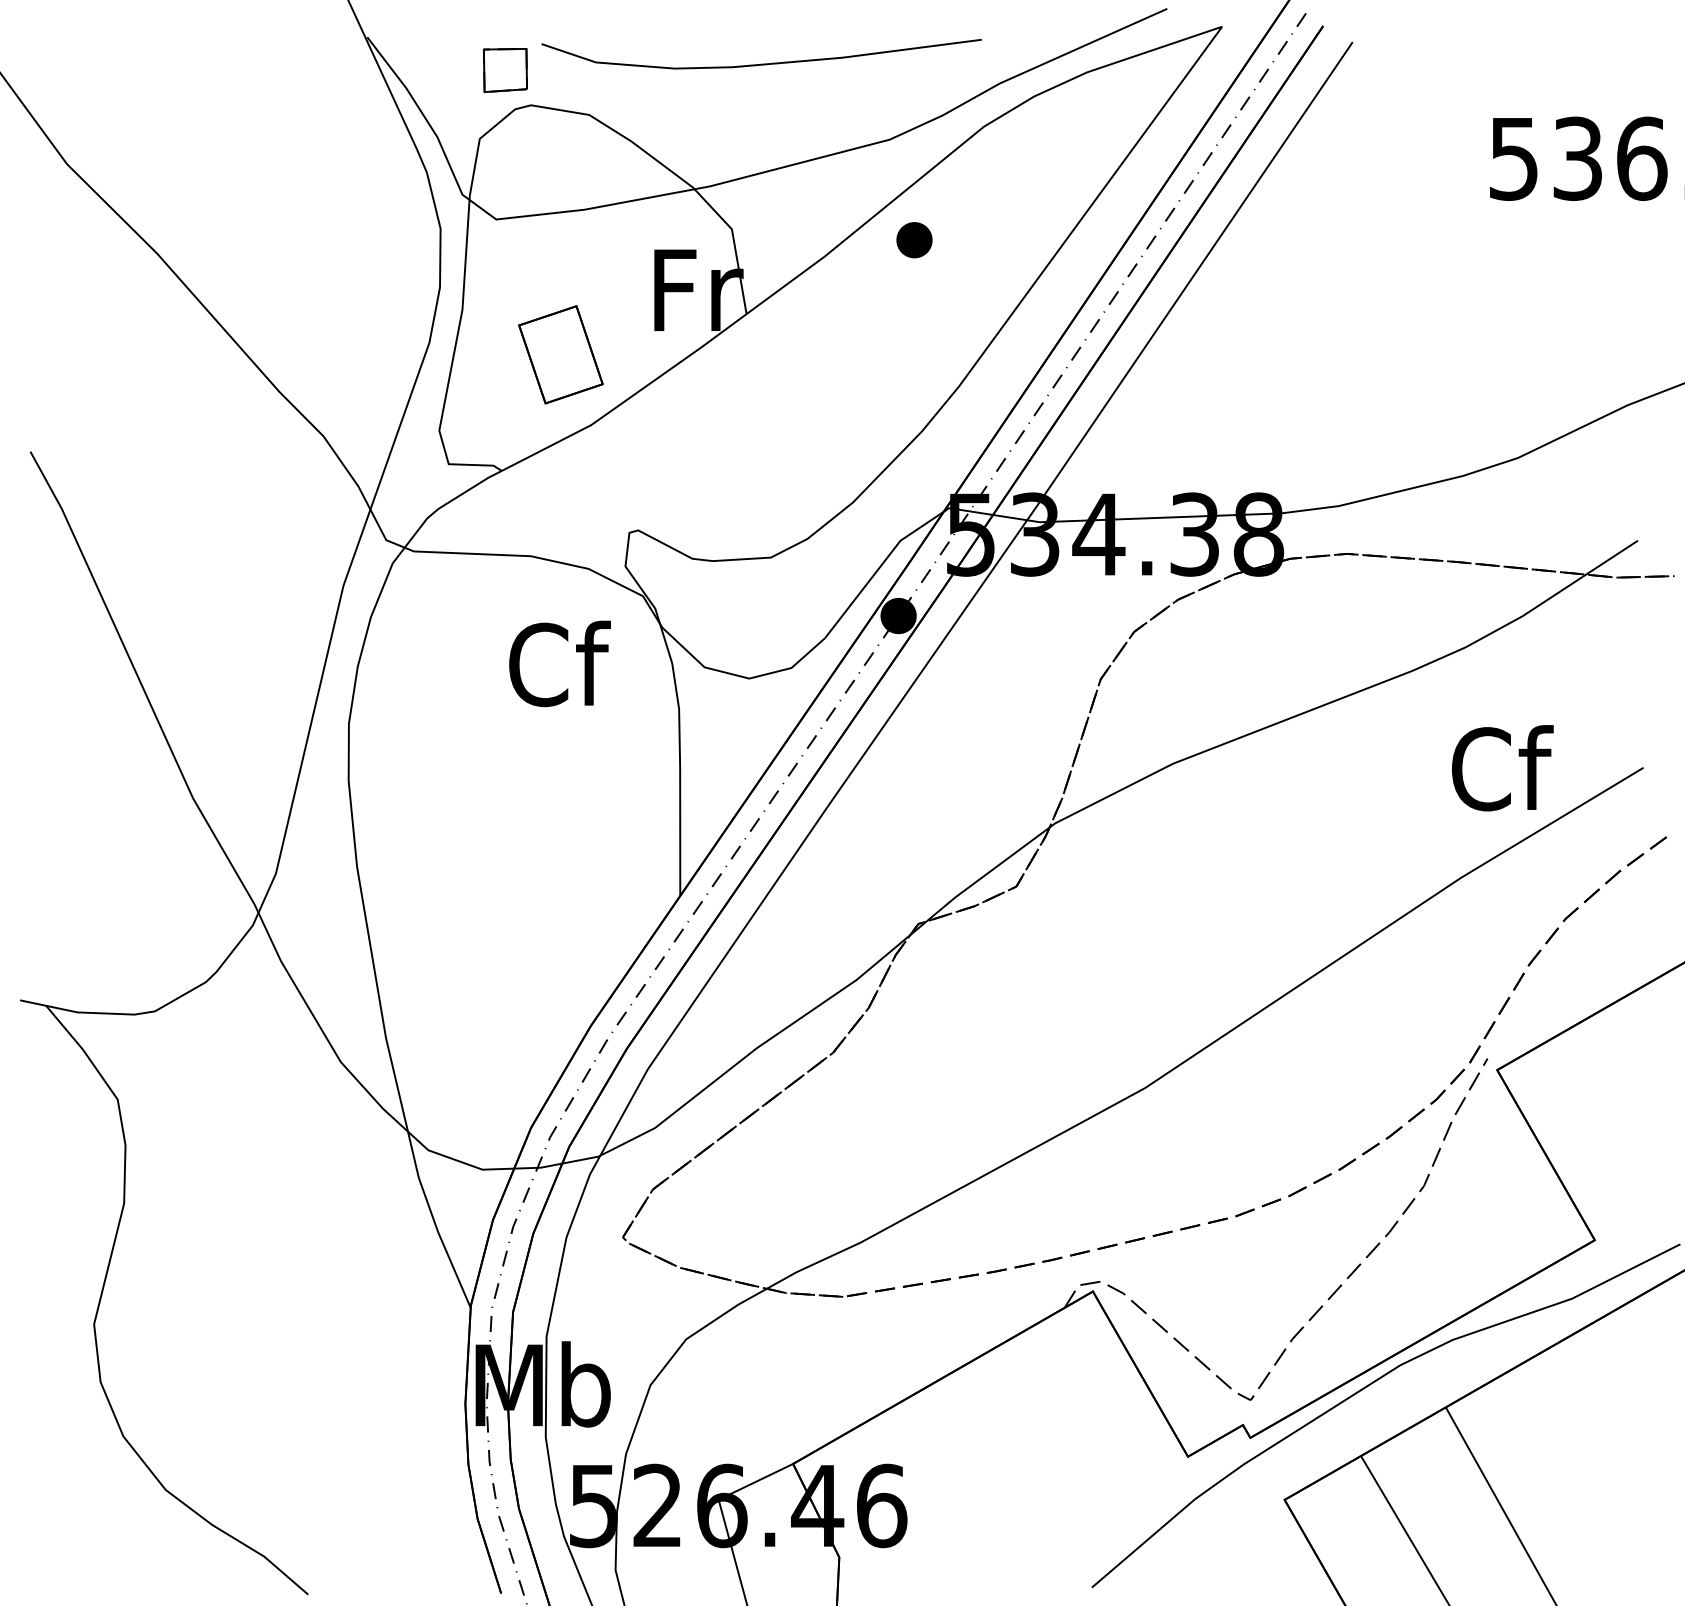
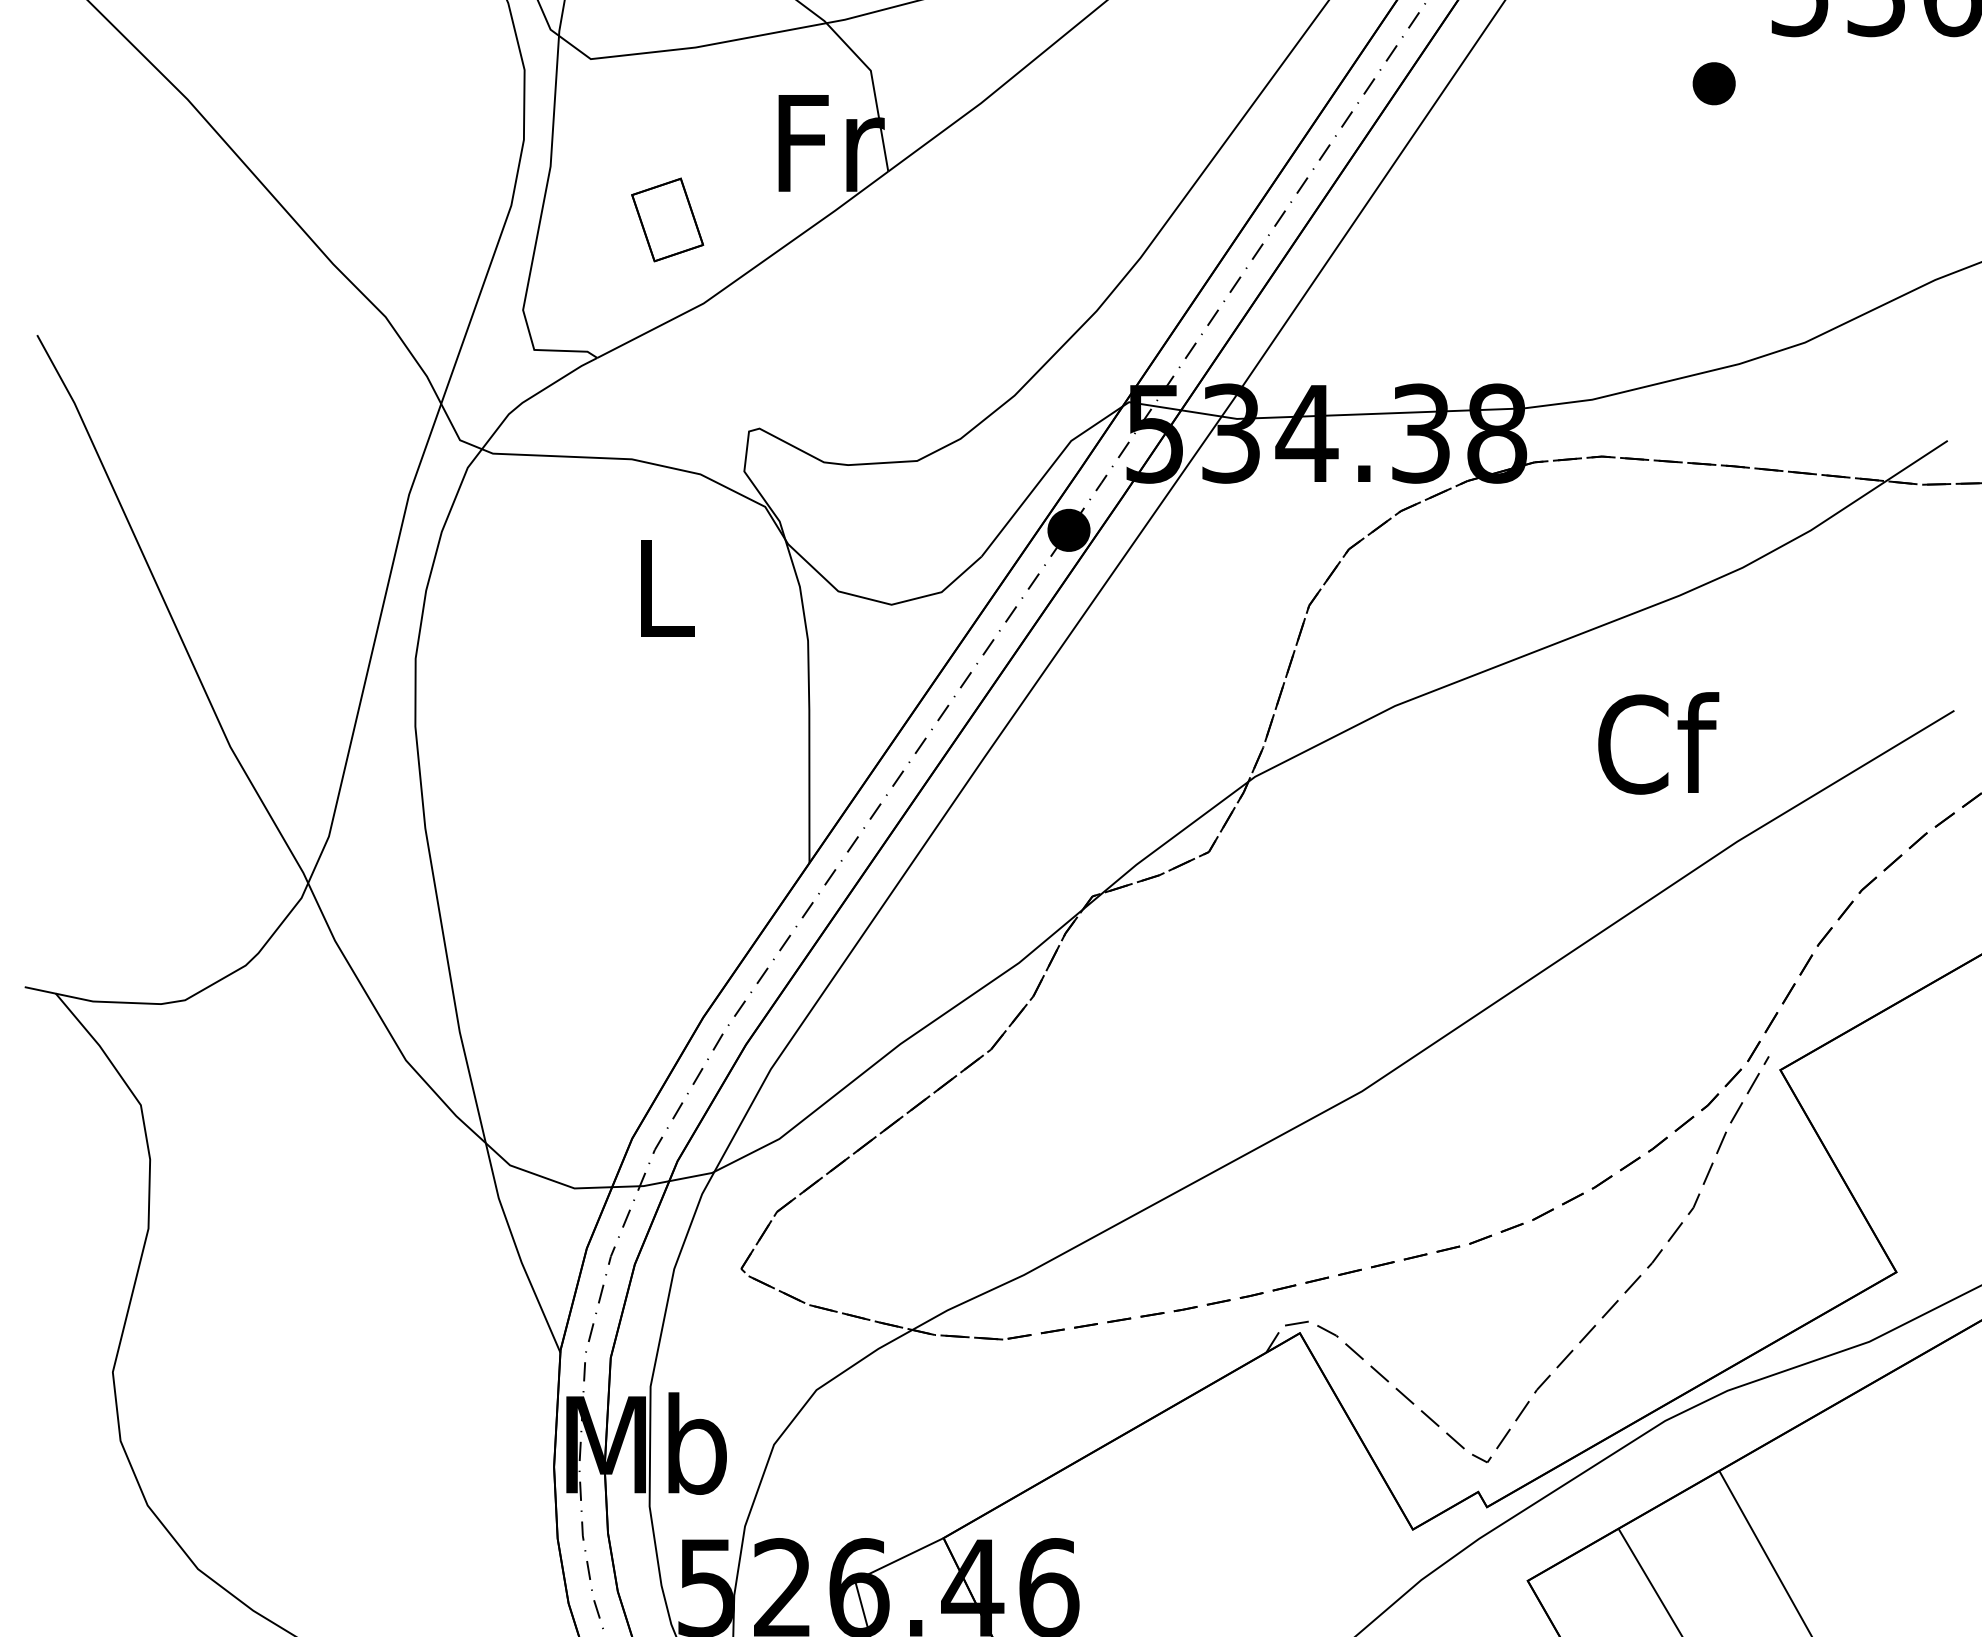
part: (914, 240) -> (1714, 84), moved
part: (560, 354) -> (667, 219), size x0.71
text: (559, 663) -> (665, 586), Cf -> L
text: (1502, 768) -> (1658, 743), moved

